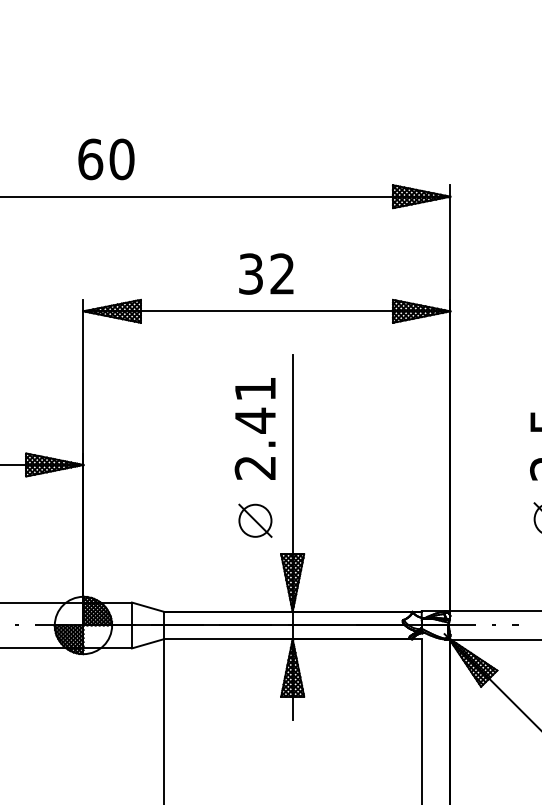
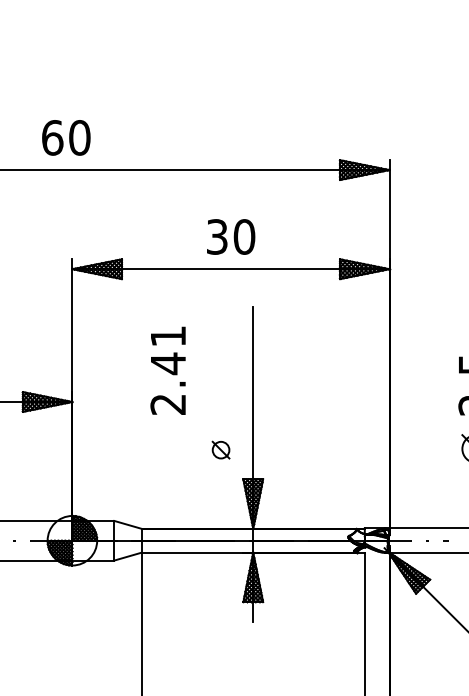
text: (106, 159) -> (66, 137), moved
text: (282, 273) -> (244, 236), 32 -> 30
text: (254, 428) -> (167, 370), moved
part: (255, 520) -> (221, 449), size x0.6

